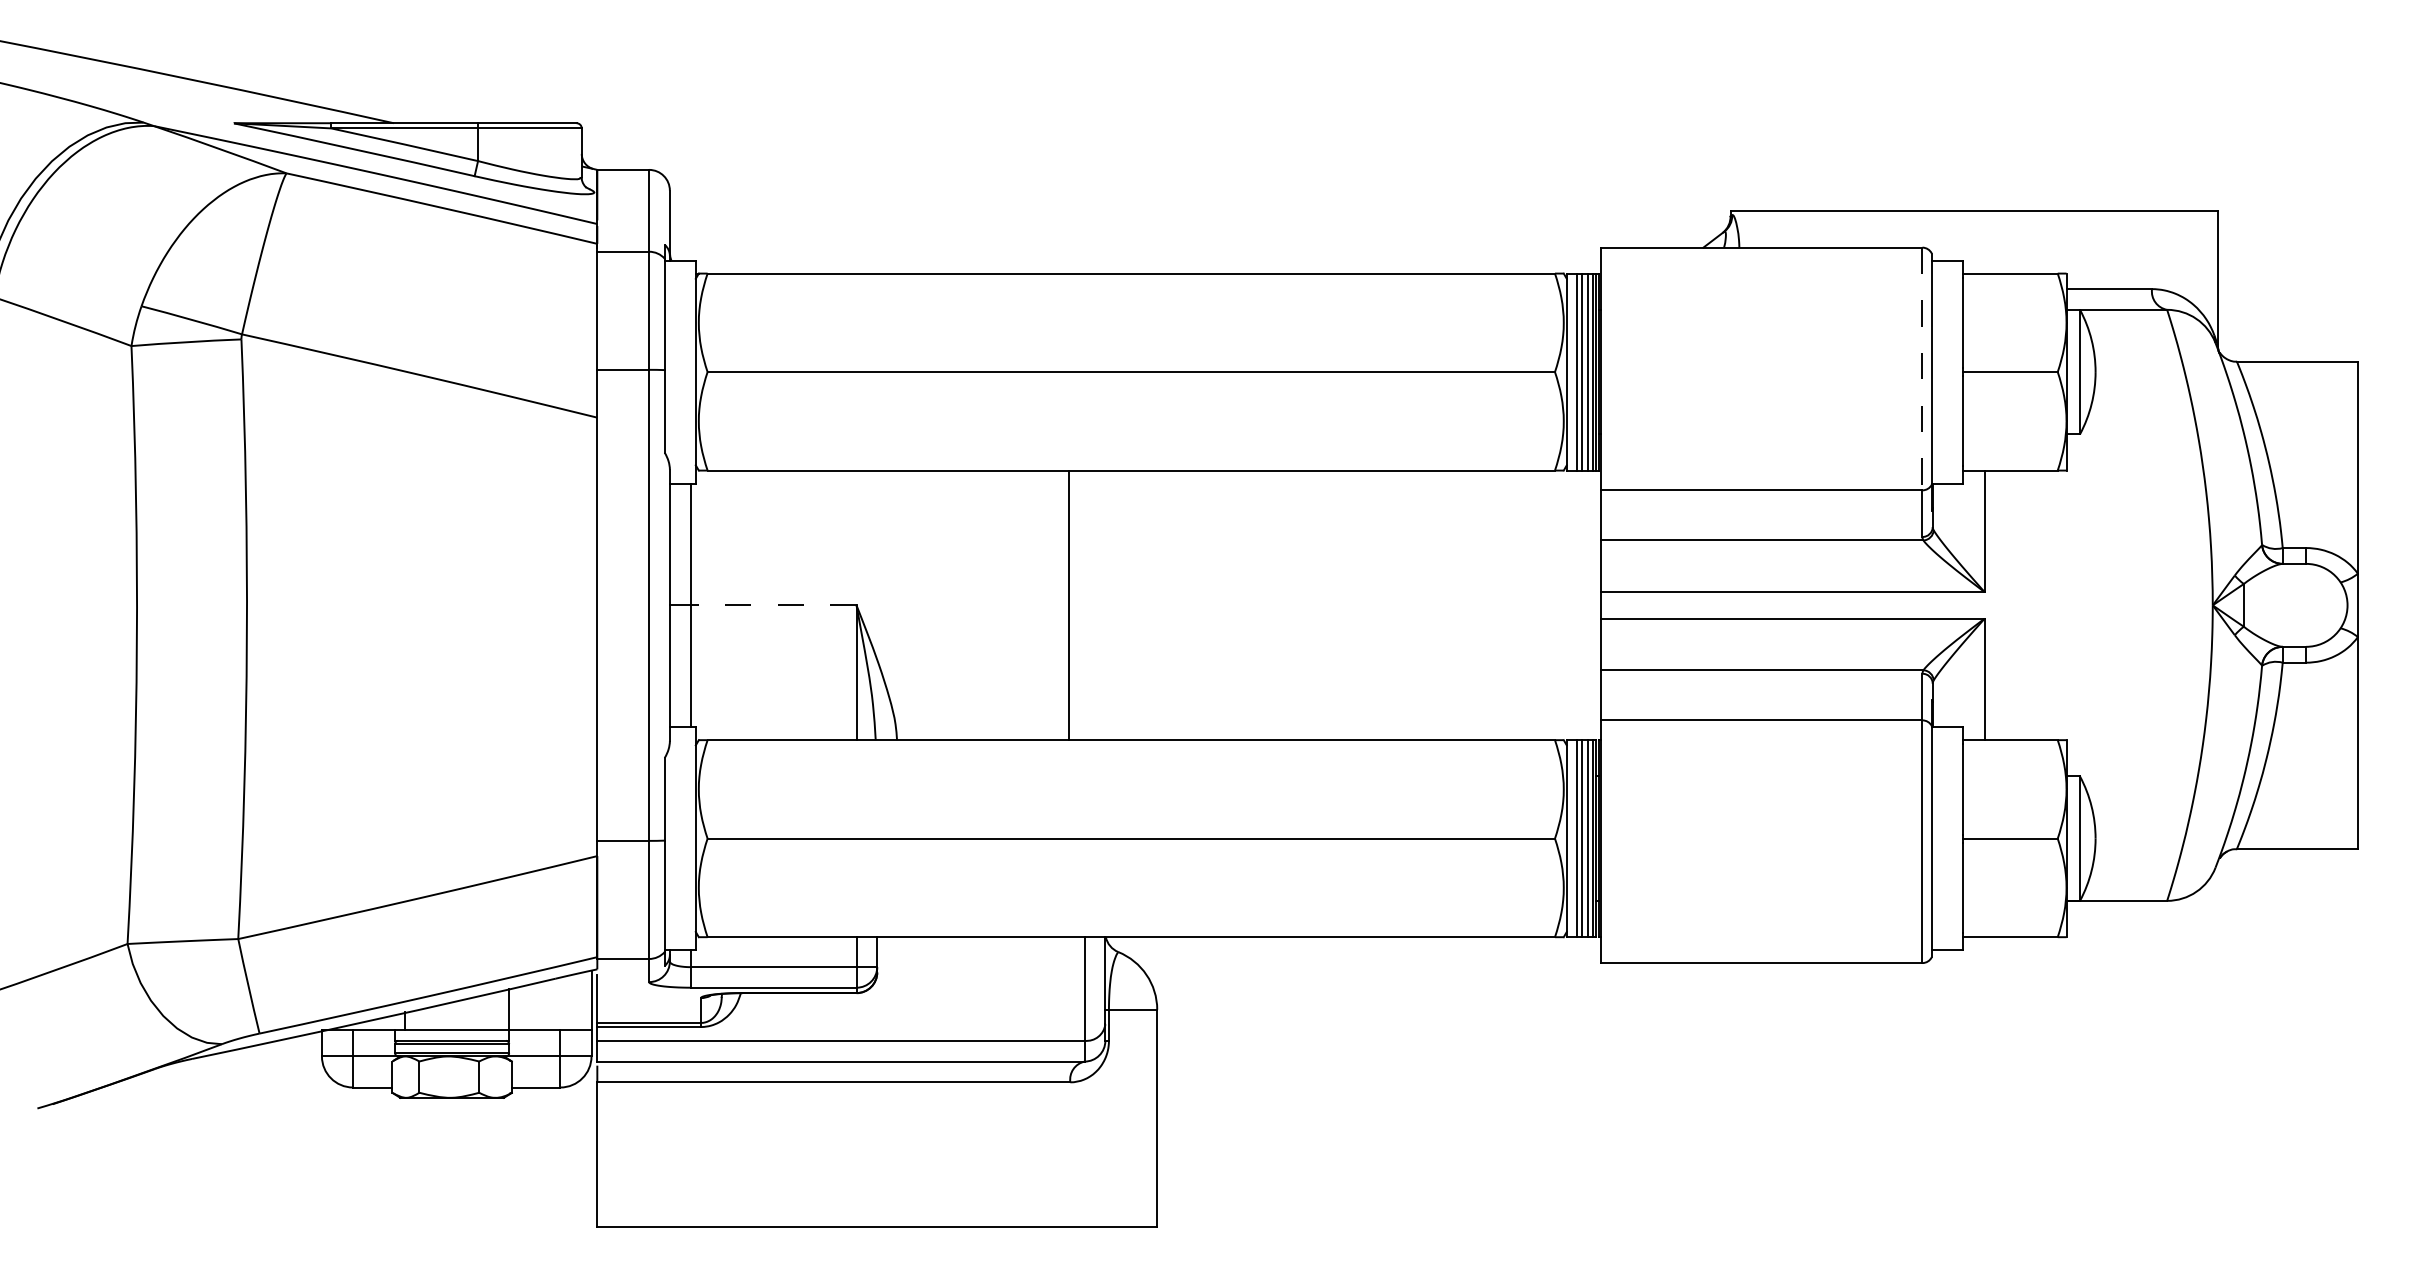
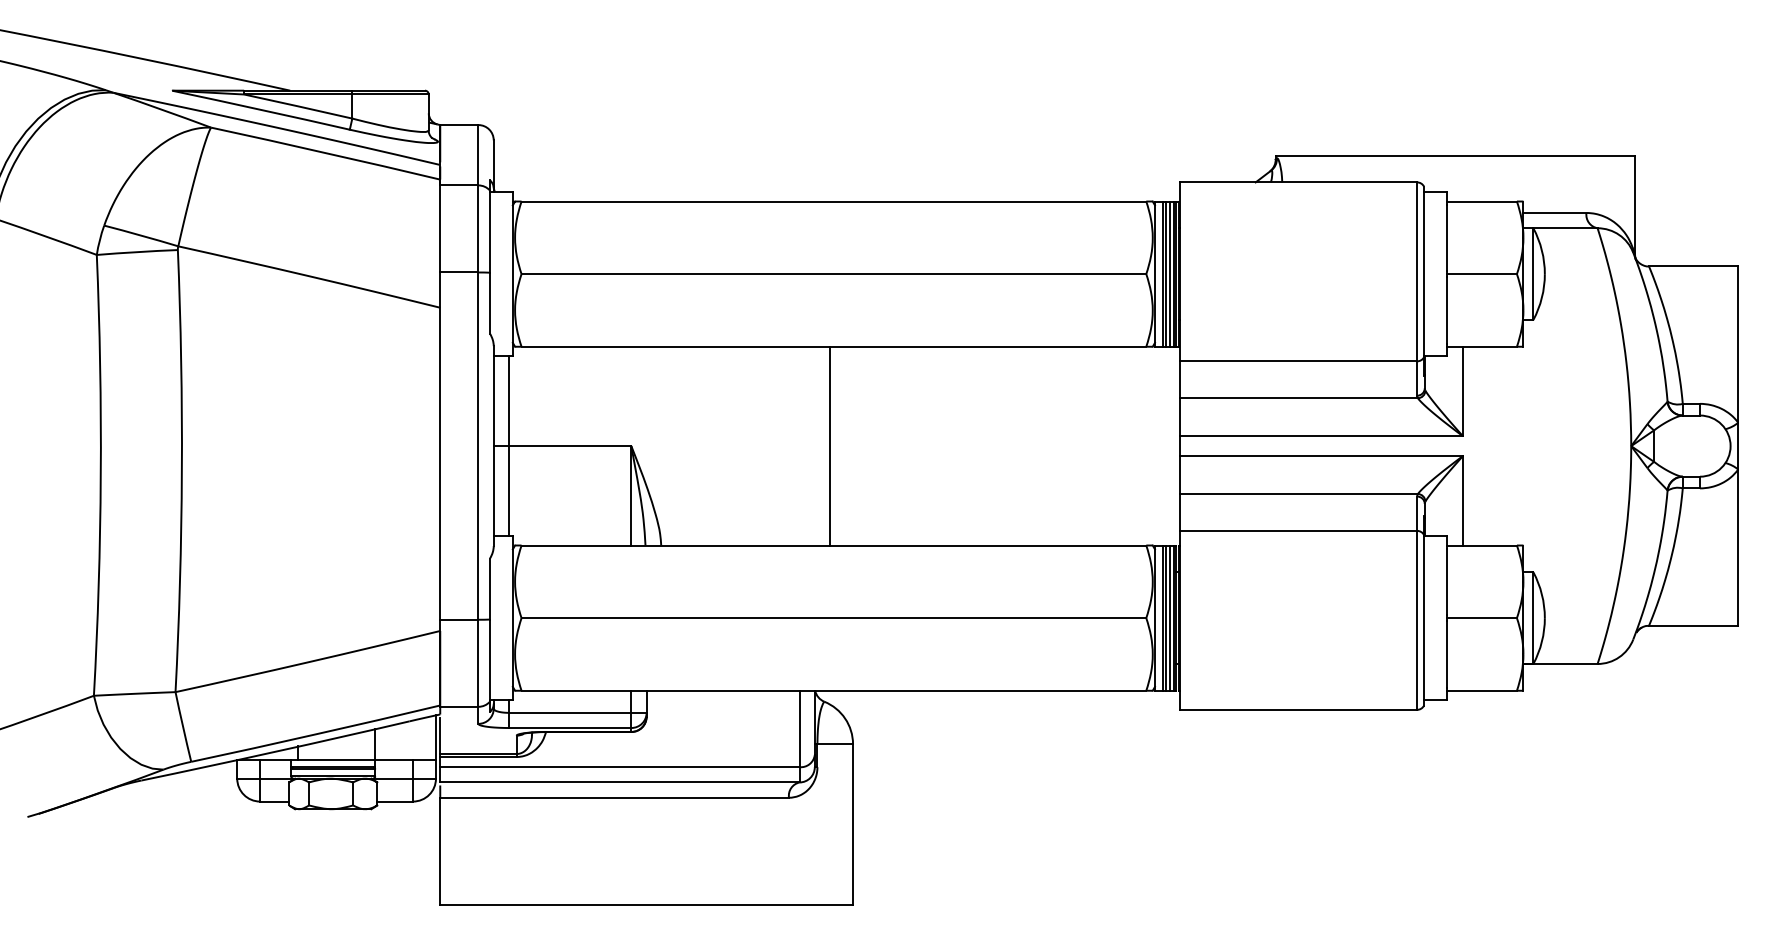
line: (1922, 369) -> (1417, 272), dashed -> solid
line: (1069, 604) -> (830, 445), moved
line: (772, 605) -> (569, 446), dashed -> solid

